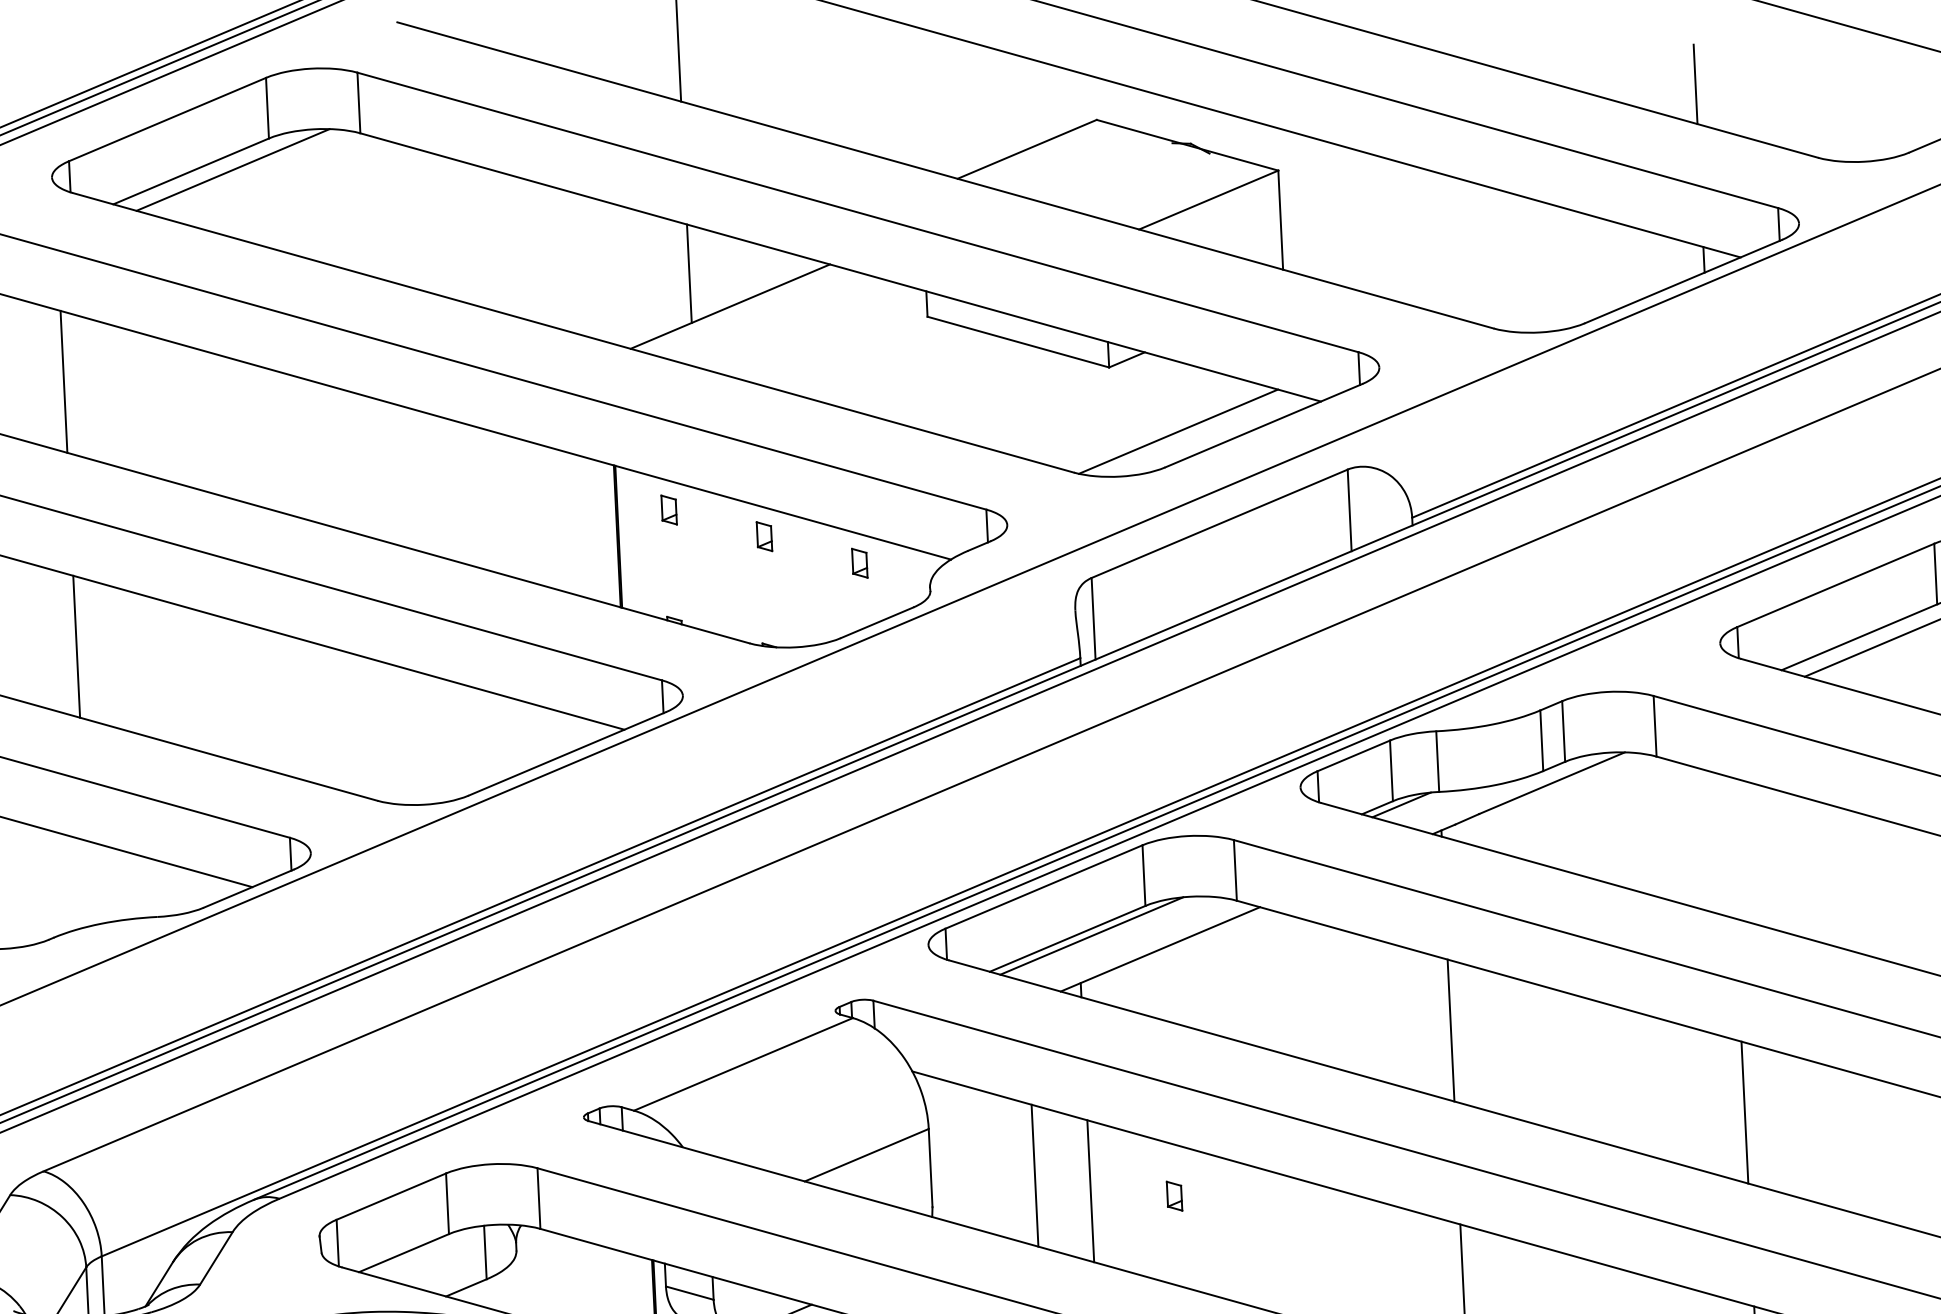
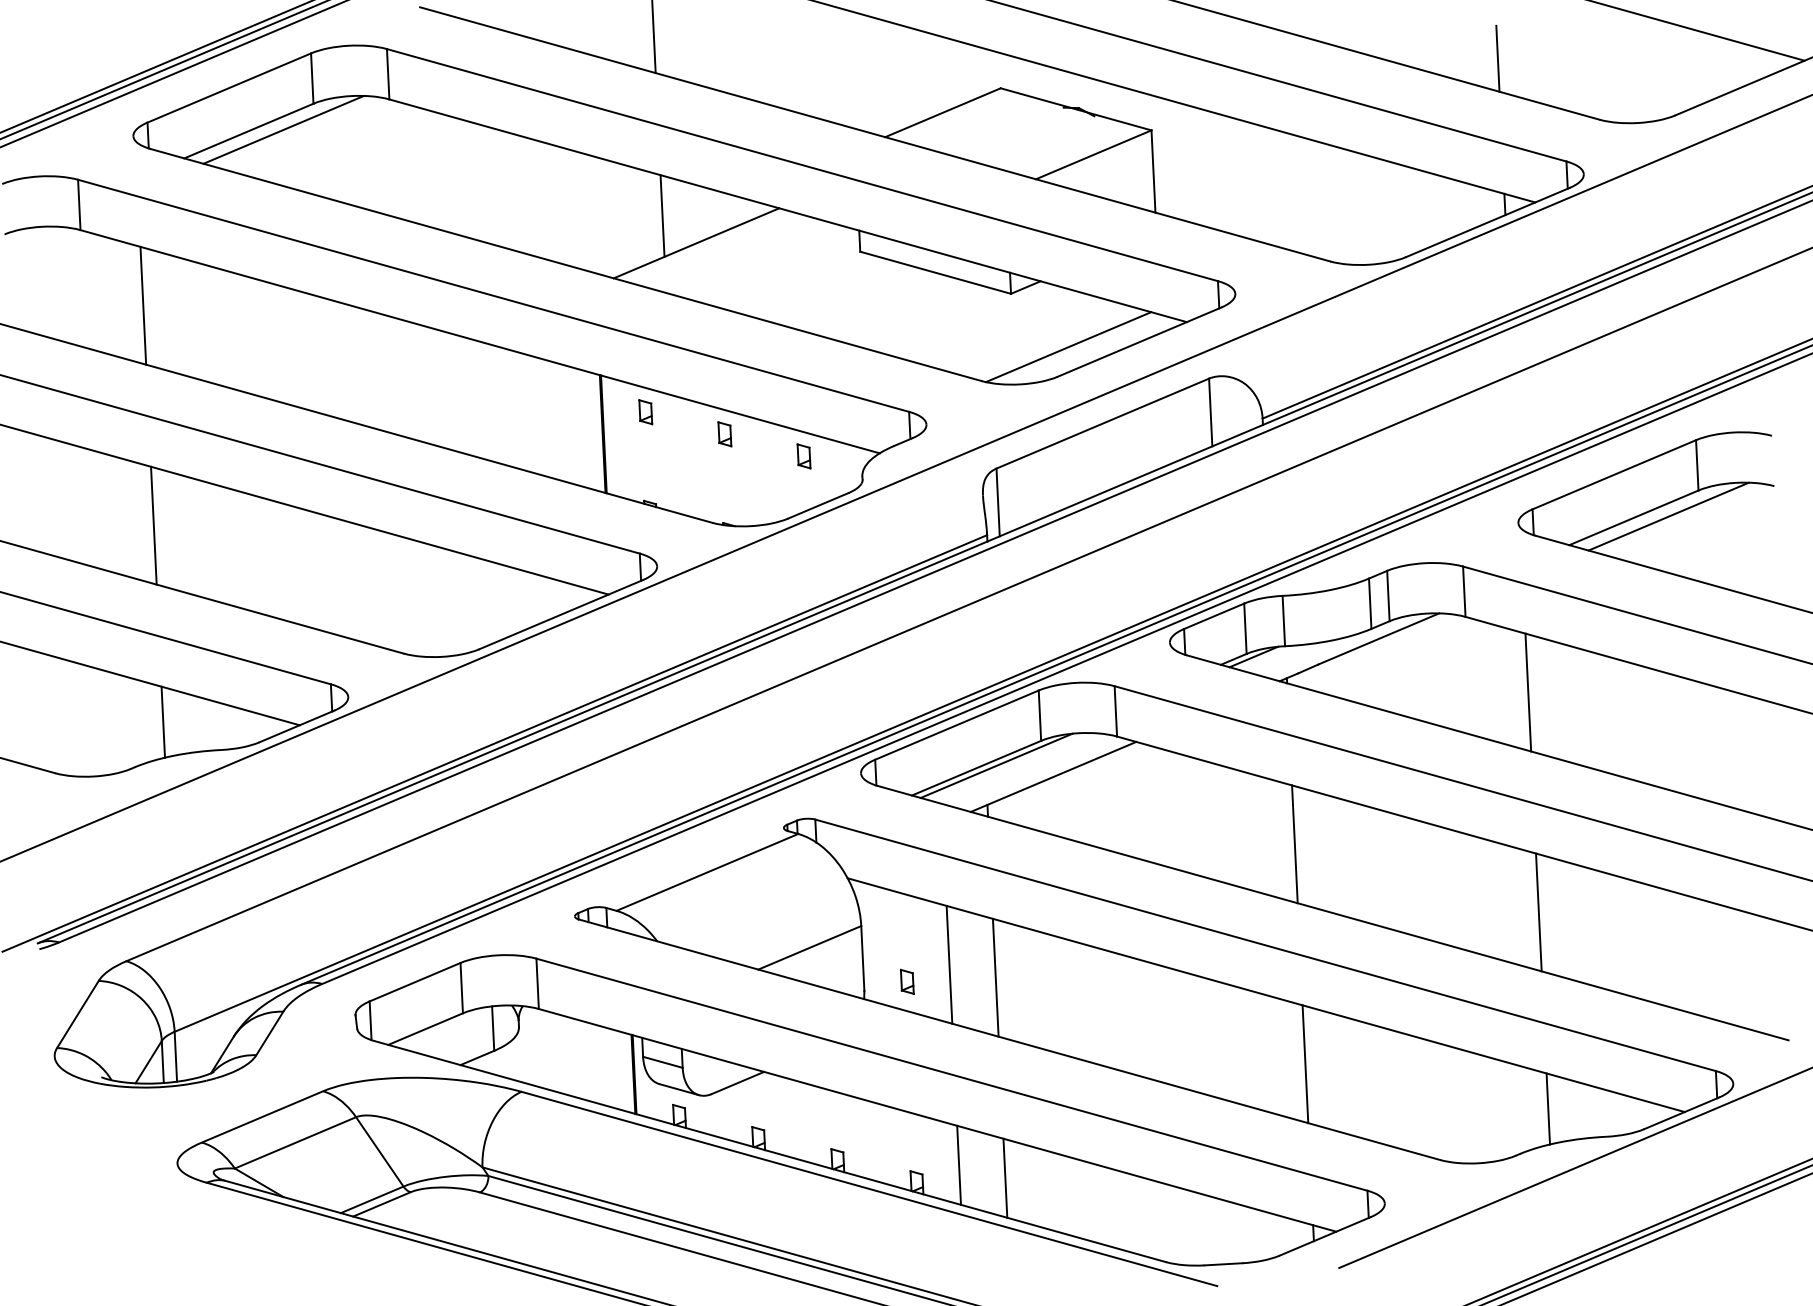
line: (1732, 847) -> (1528, 692), added
line: (87, 882) -> (162, 721), added
part: (1174, 1195) -> (907, 981), moved

